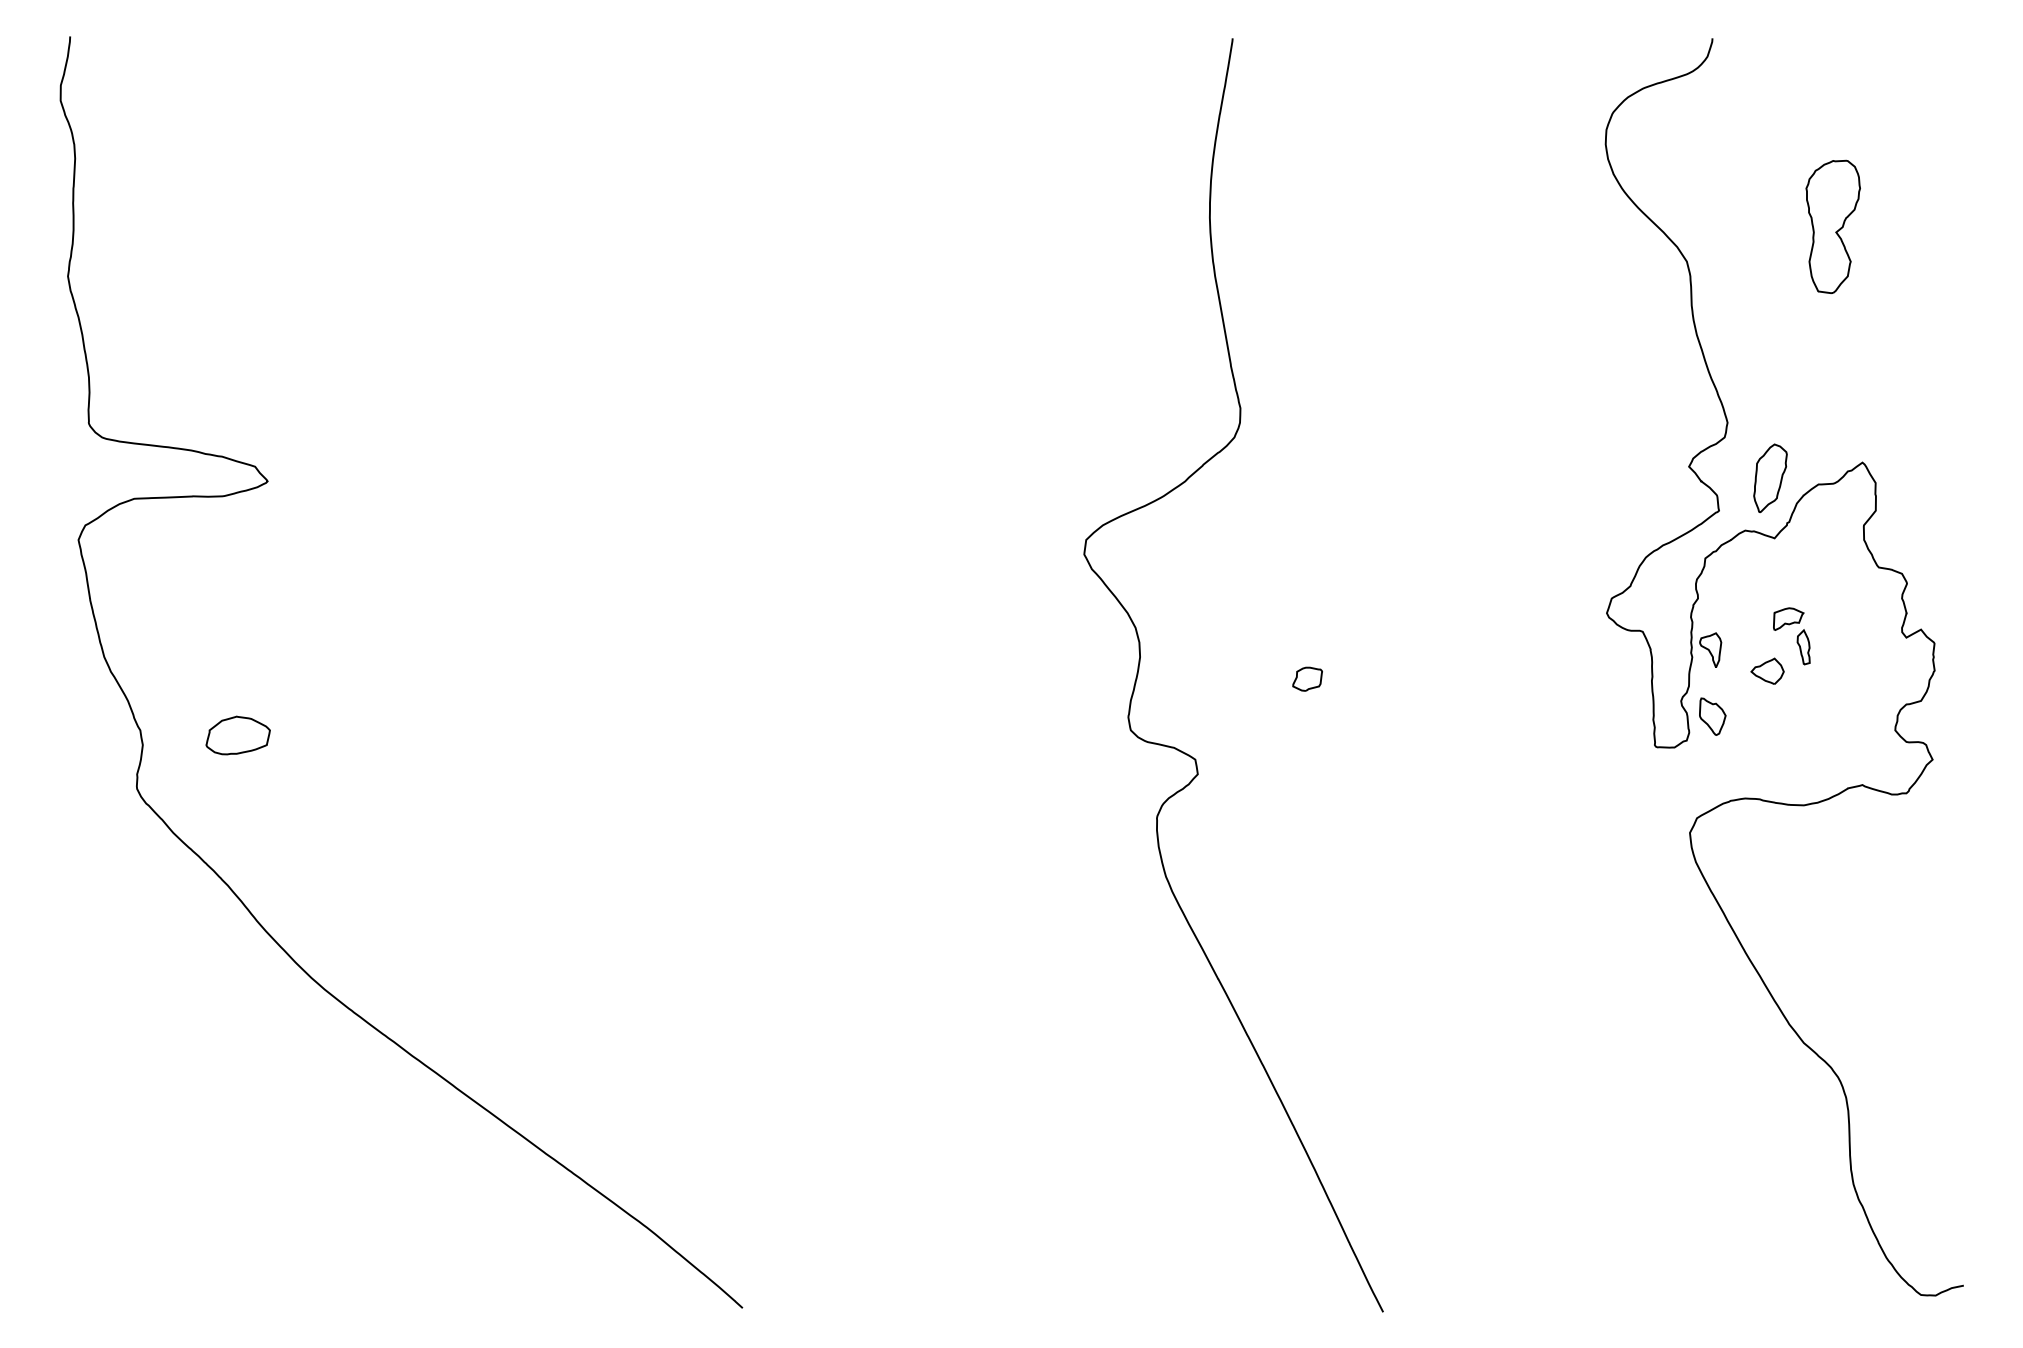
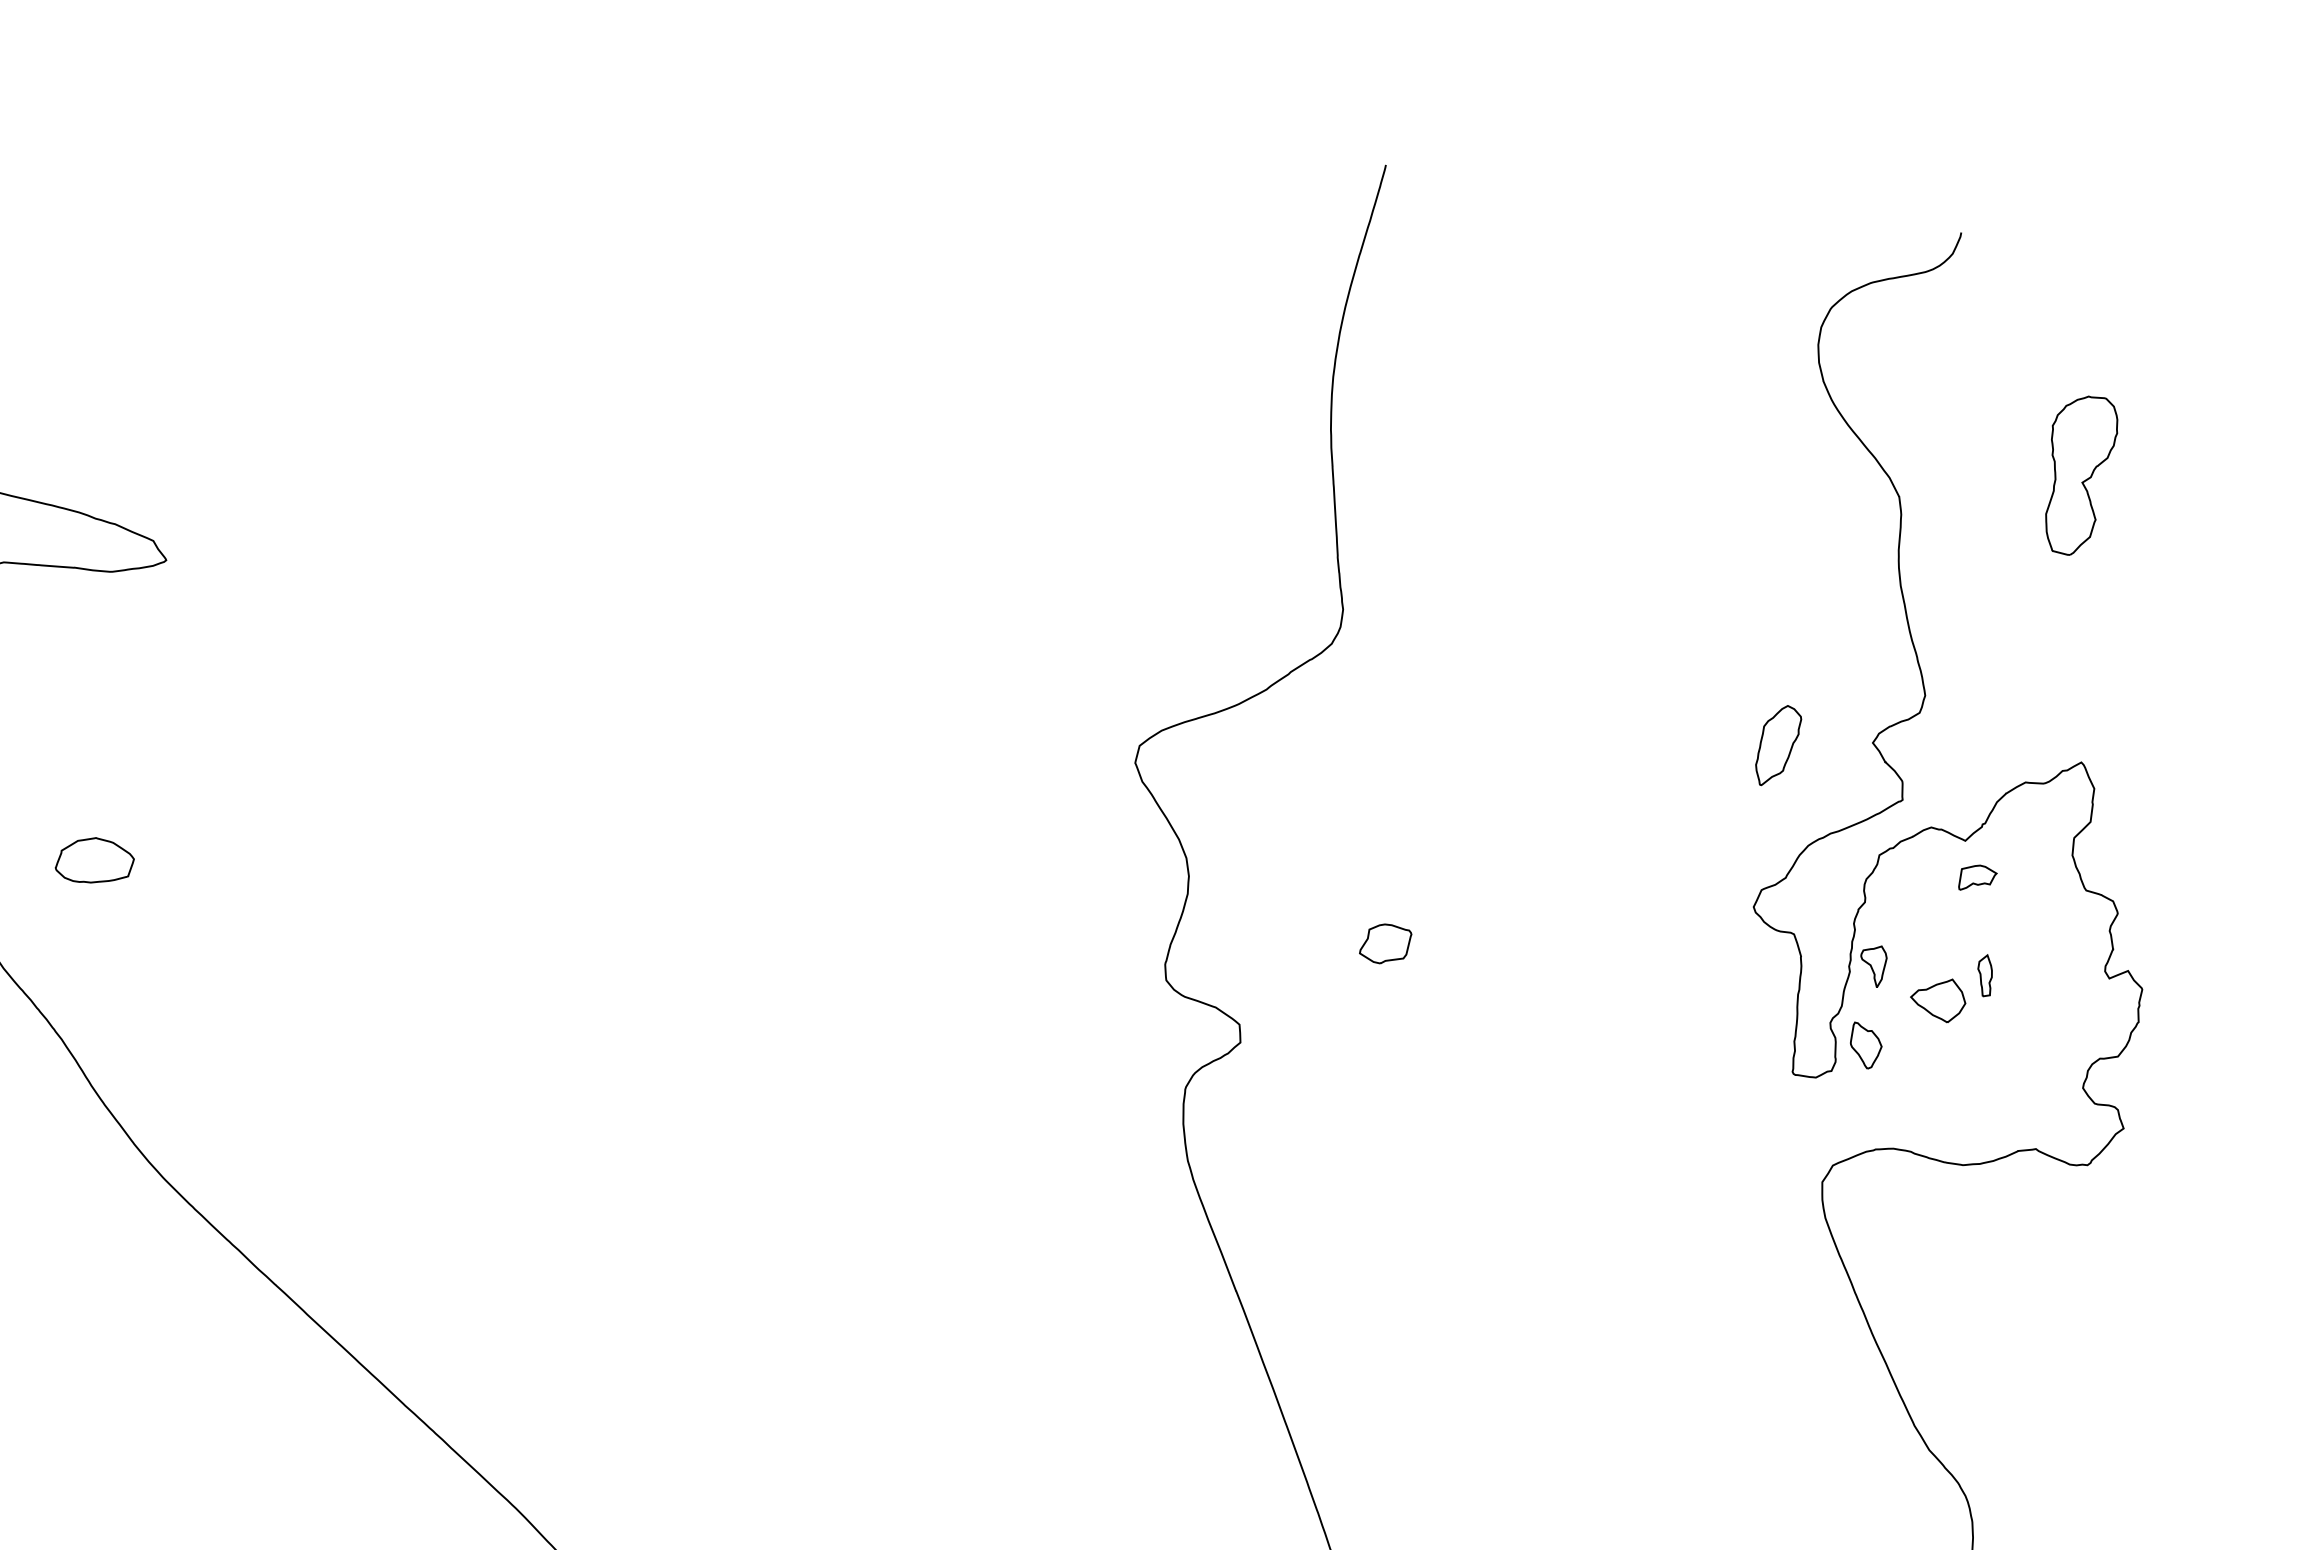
part: (1770, 478) -> (1778, 746), moved
part: (1788, 618) -> (1977, 877), moved
part: (1767, 670) -> (1938, 998), size x1.4
part: (1307, 678) -> (1385, 943), size x1.4

